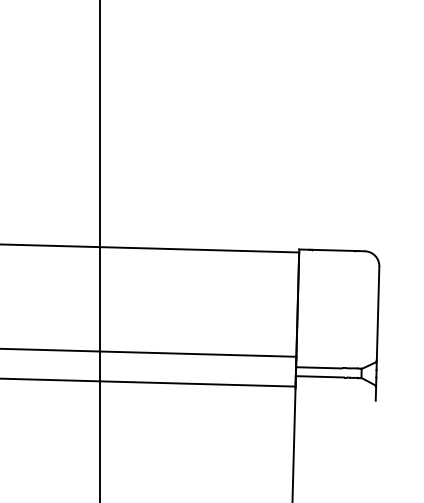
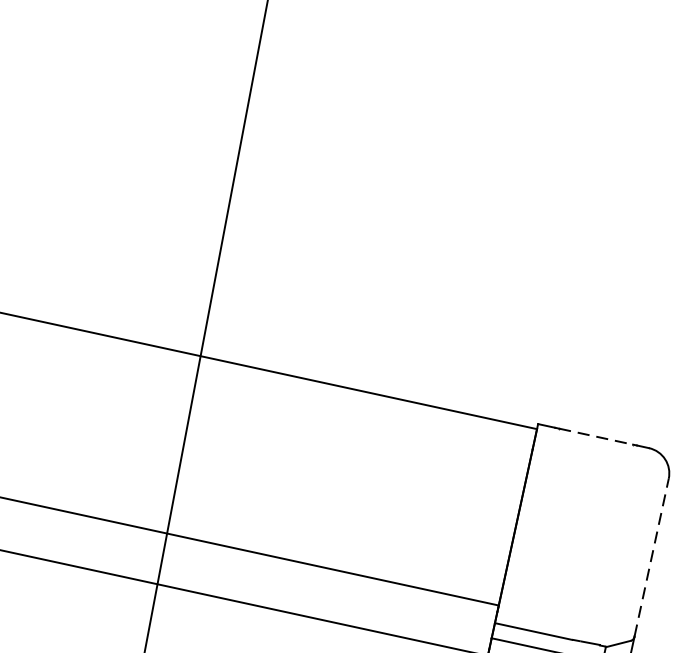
line: (333, 250) -> (596, 436), solid -> dashed
line: (378, 313) -> (652, 558), solid -> dashed

